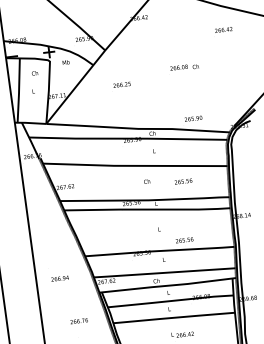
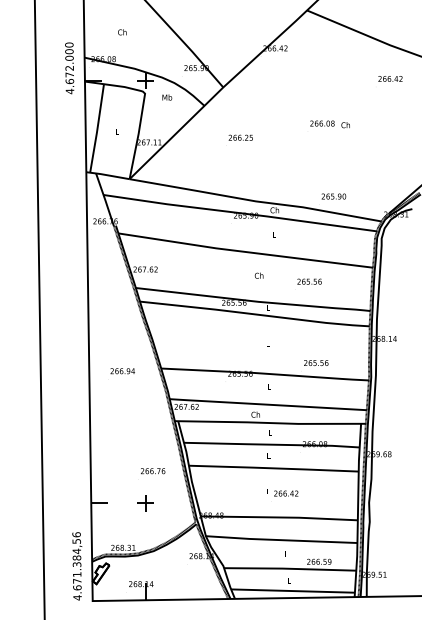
text: (35, 73) -> (122, 32), moved
text: (184, 239) -> (316, 362), moved
text: (59, 278) -> (122, 371), moved
text: (79, 321) -> (153, 471), moved

